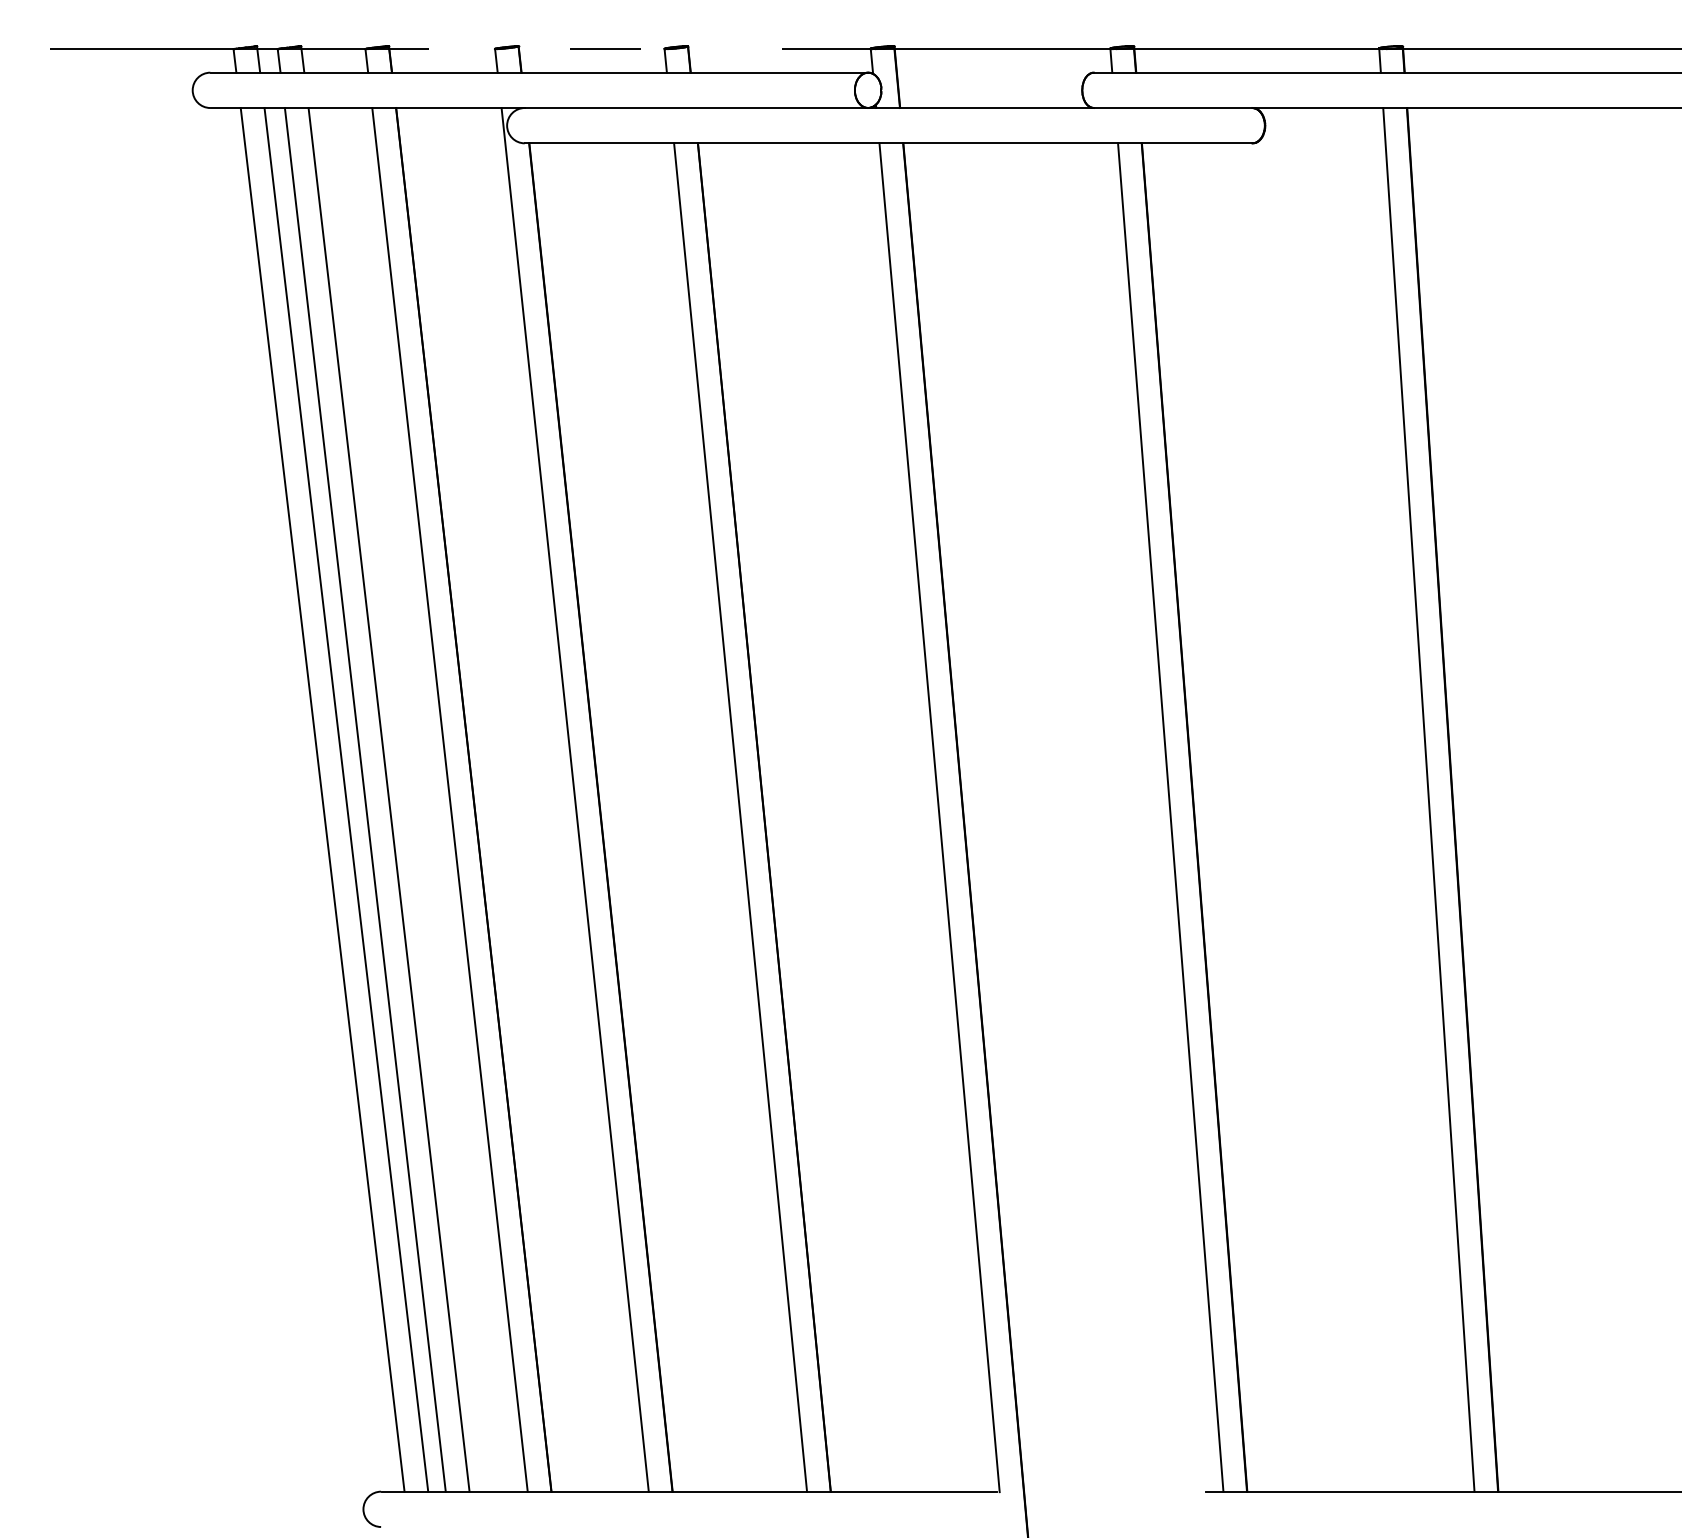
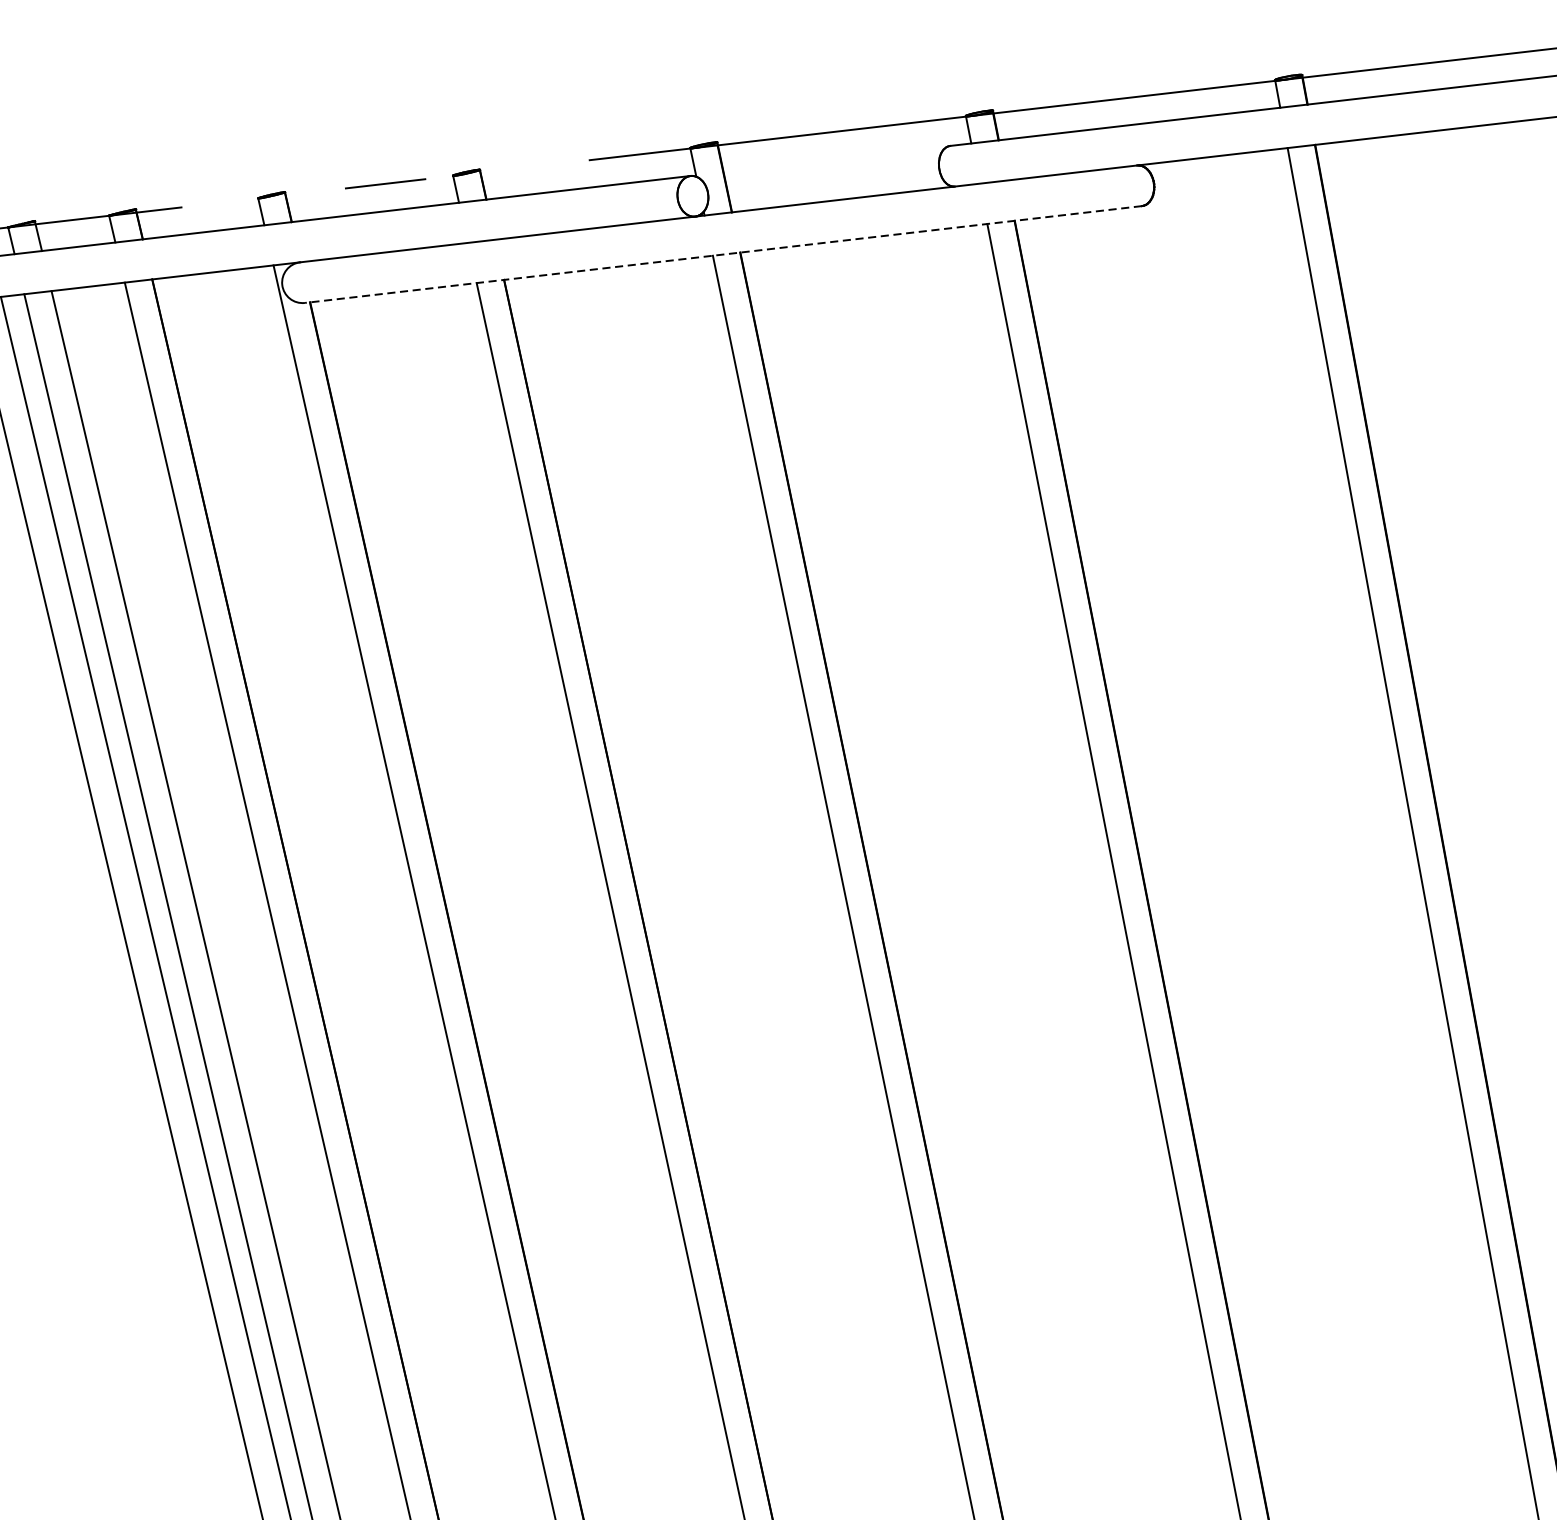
line: (888, 143) -> (723, 254), solid -> dashed

